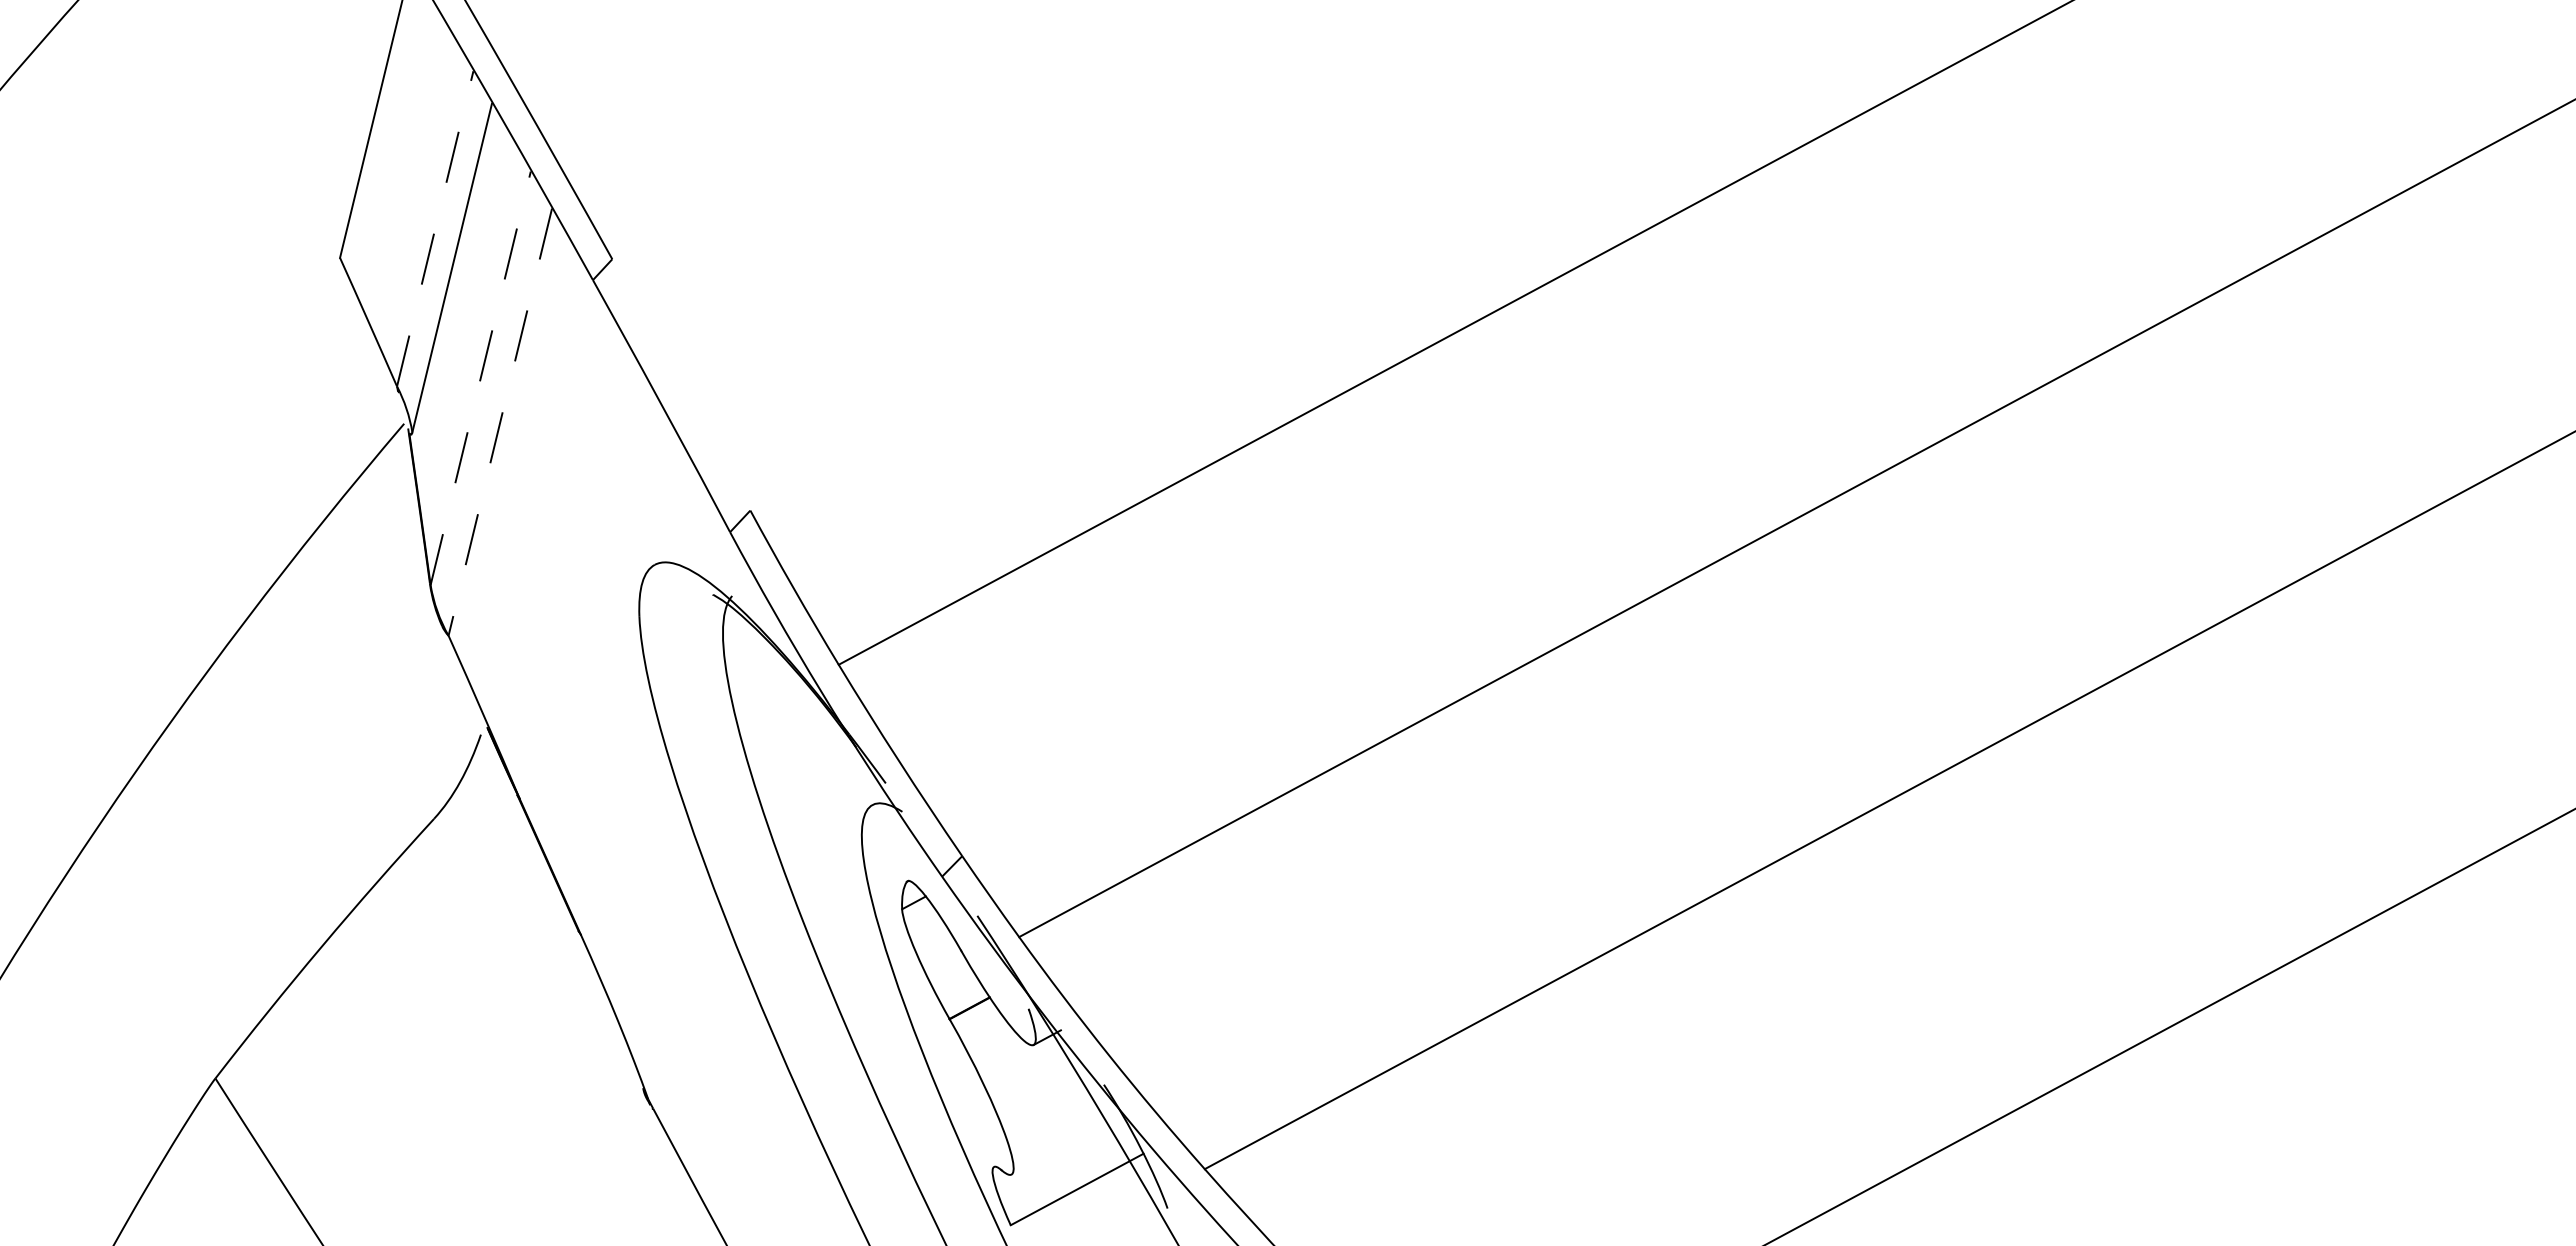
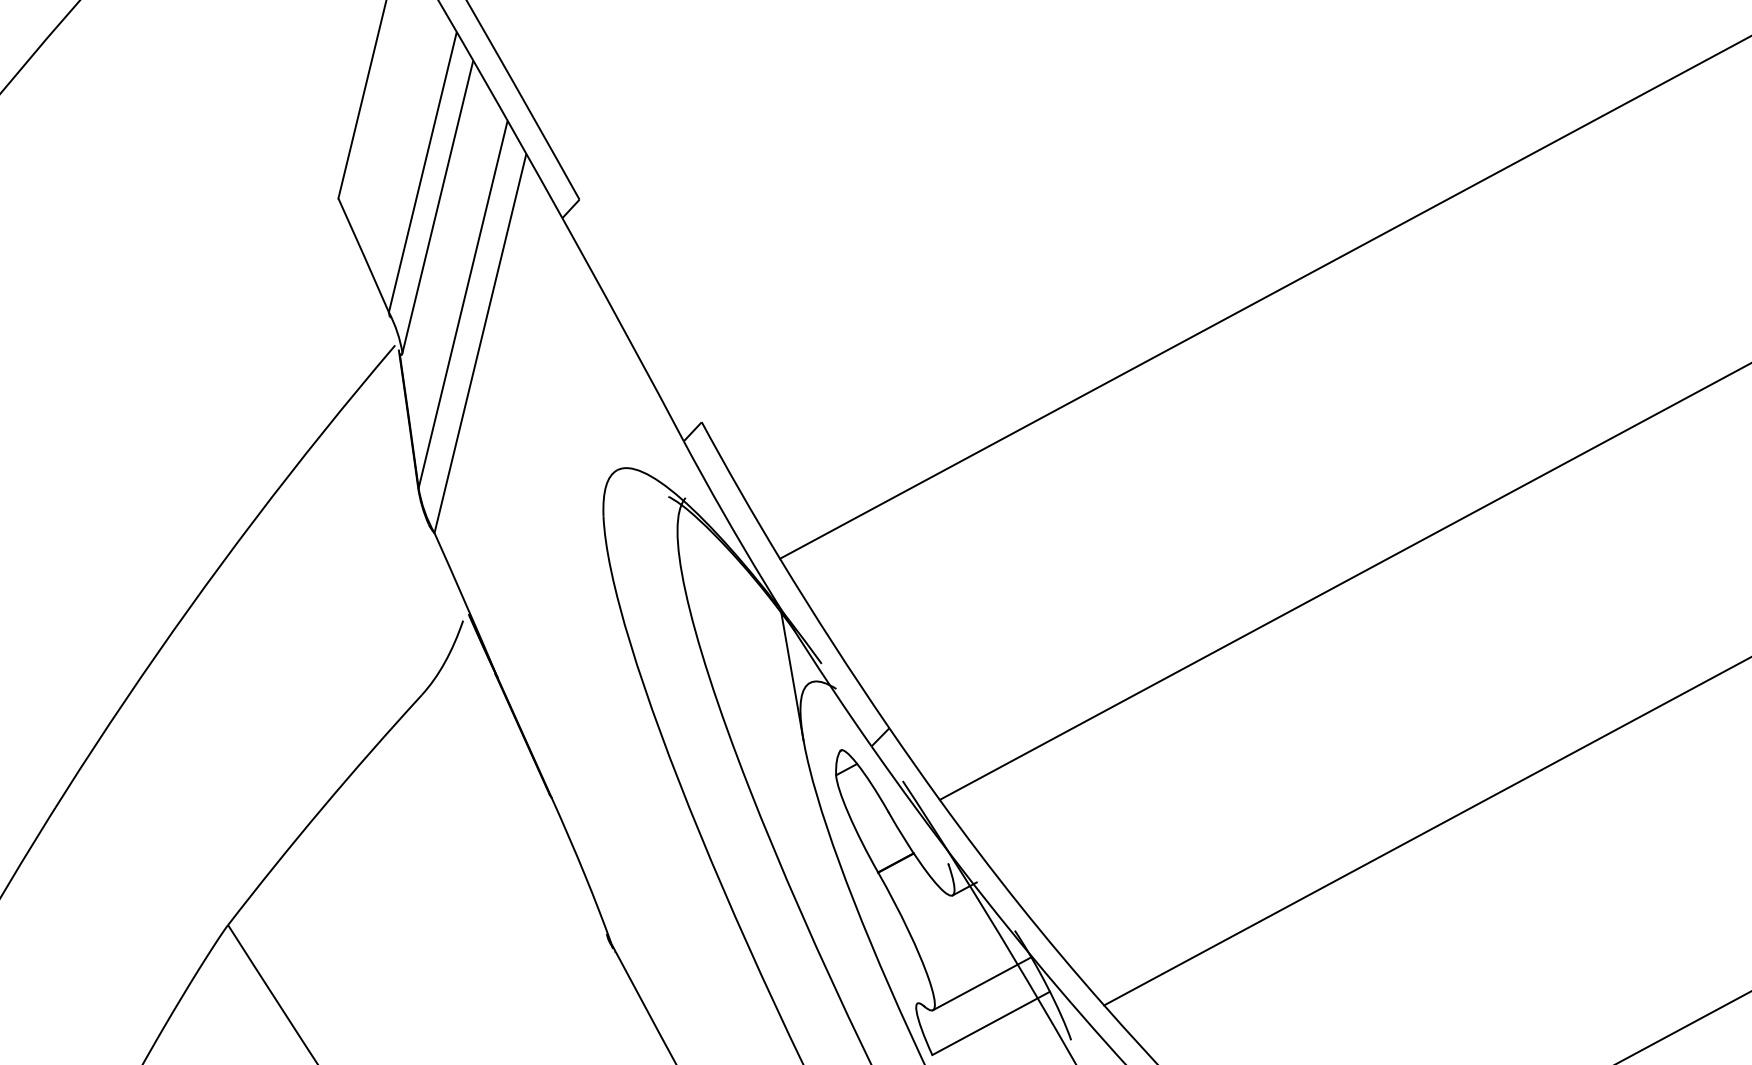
line: (435, 228) -> (422, 172), dashed -> solid
line: (480, 378) -> (462, 305), dashed -> solid
line: (500, 422) -> (480, 344), dashed -> solid
line: (852, 797) -> (792, 676), added
line: (1066, 1144) -> (981, 983), added

